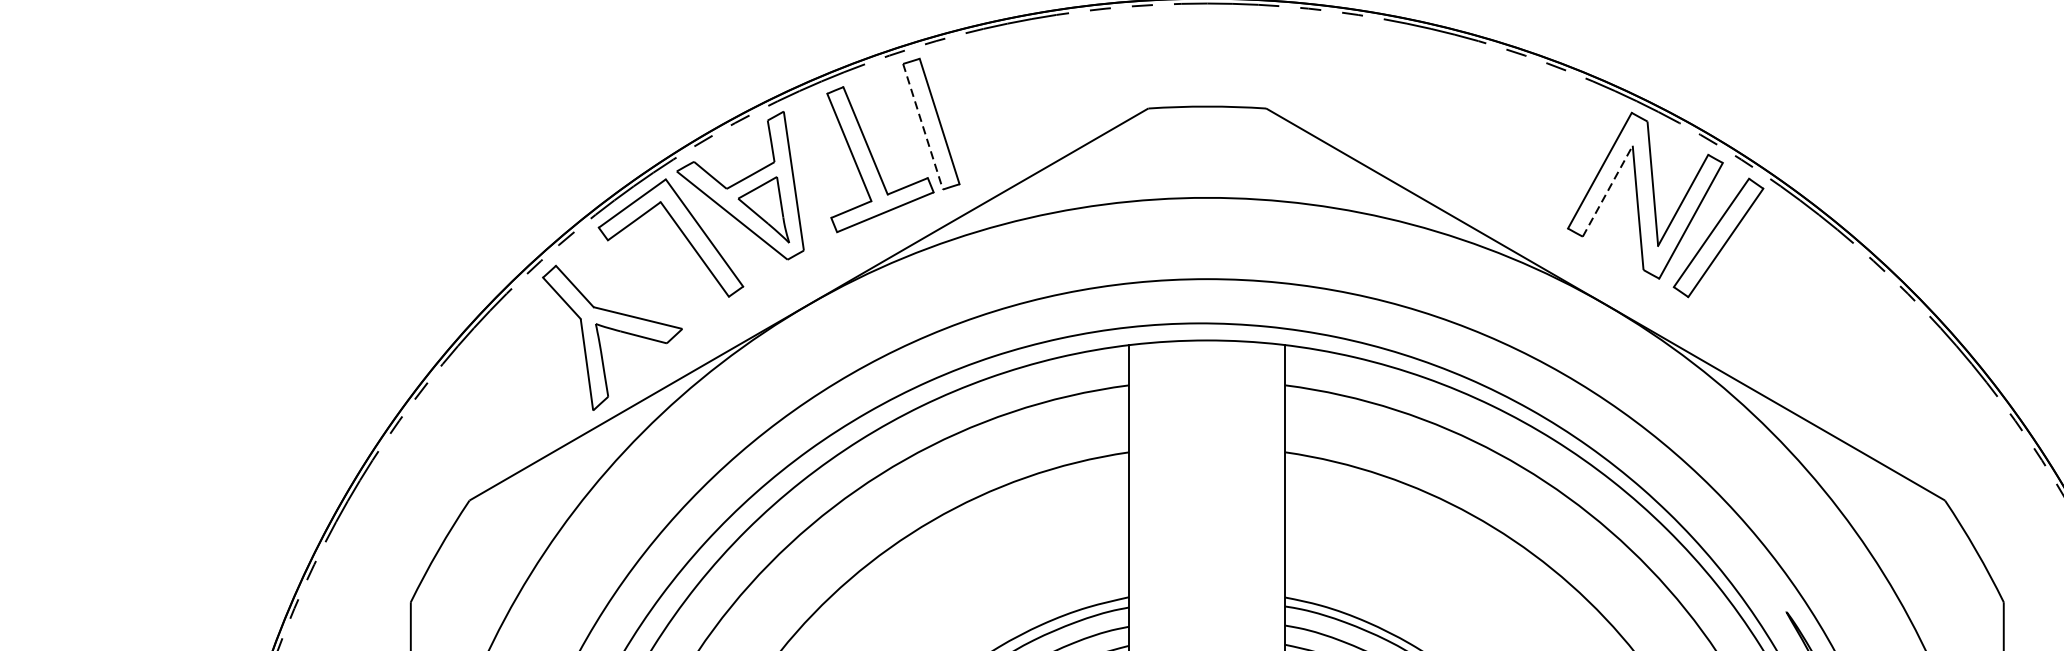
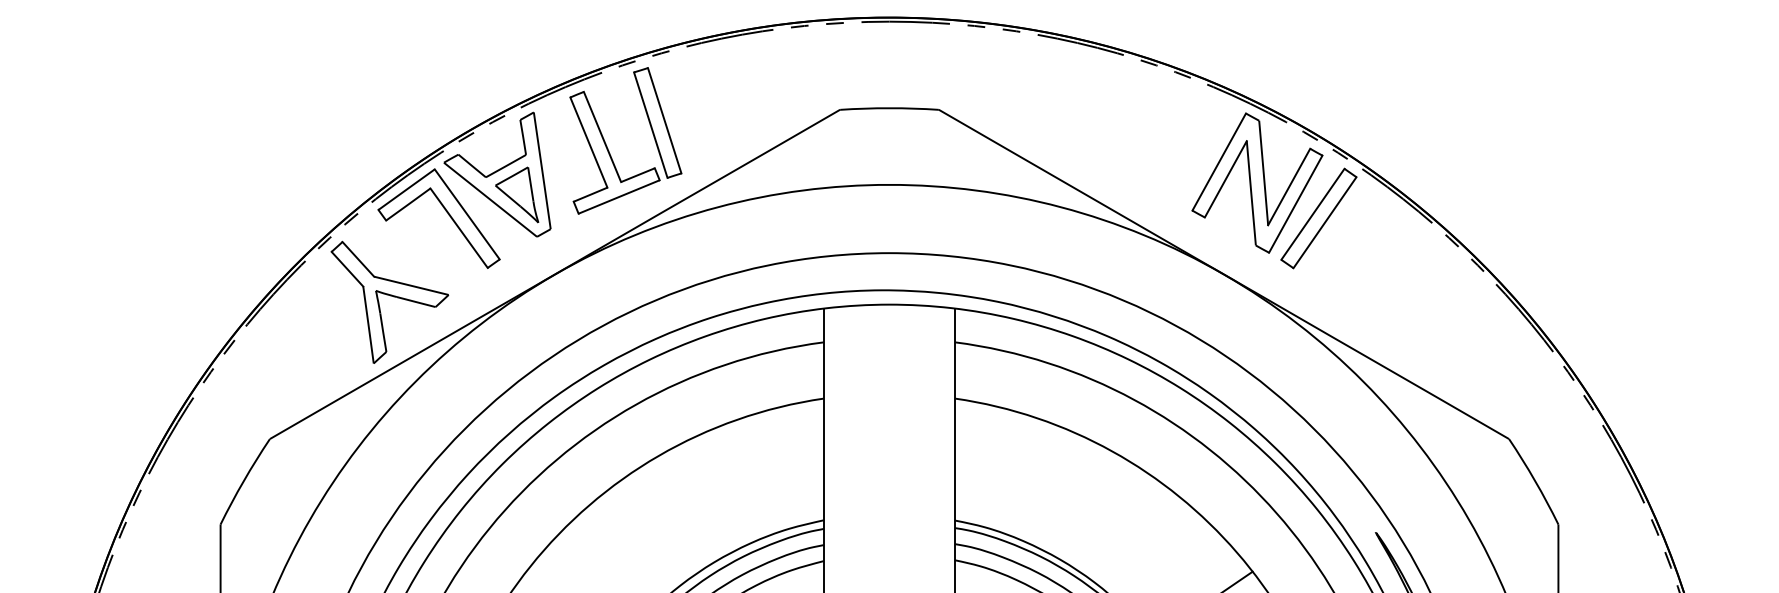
line: (922, 127) -> (650, 125), dashed -> solid
line: (1607, 191) -> (1225, 179), dashed -> solid

